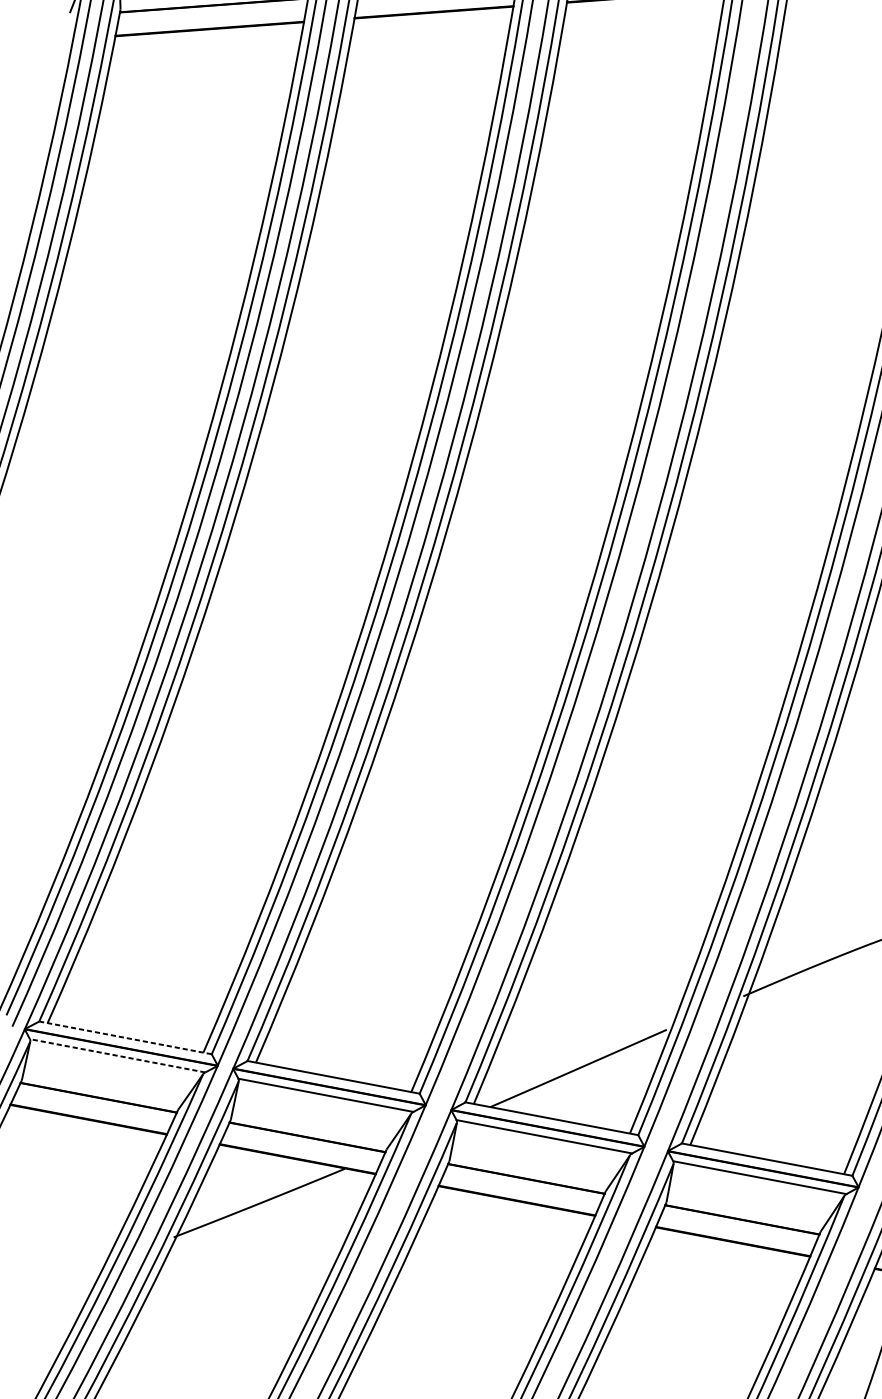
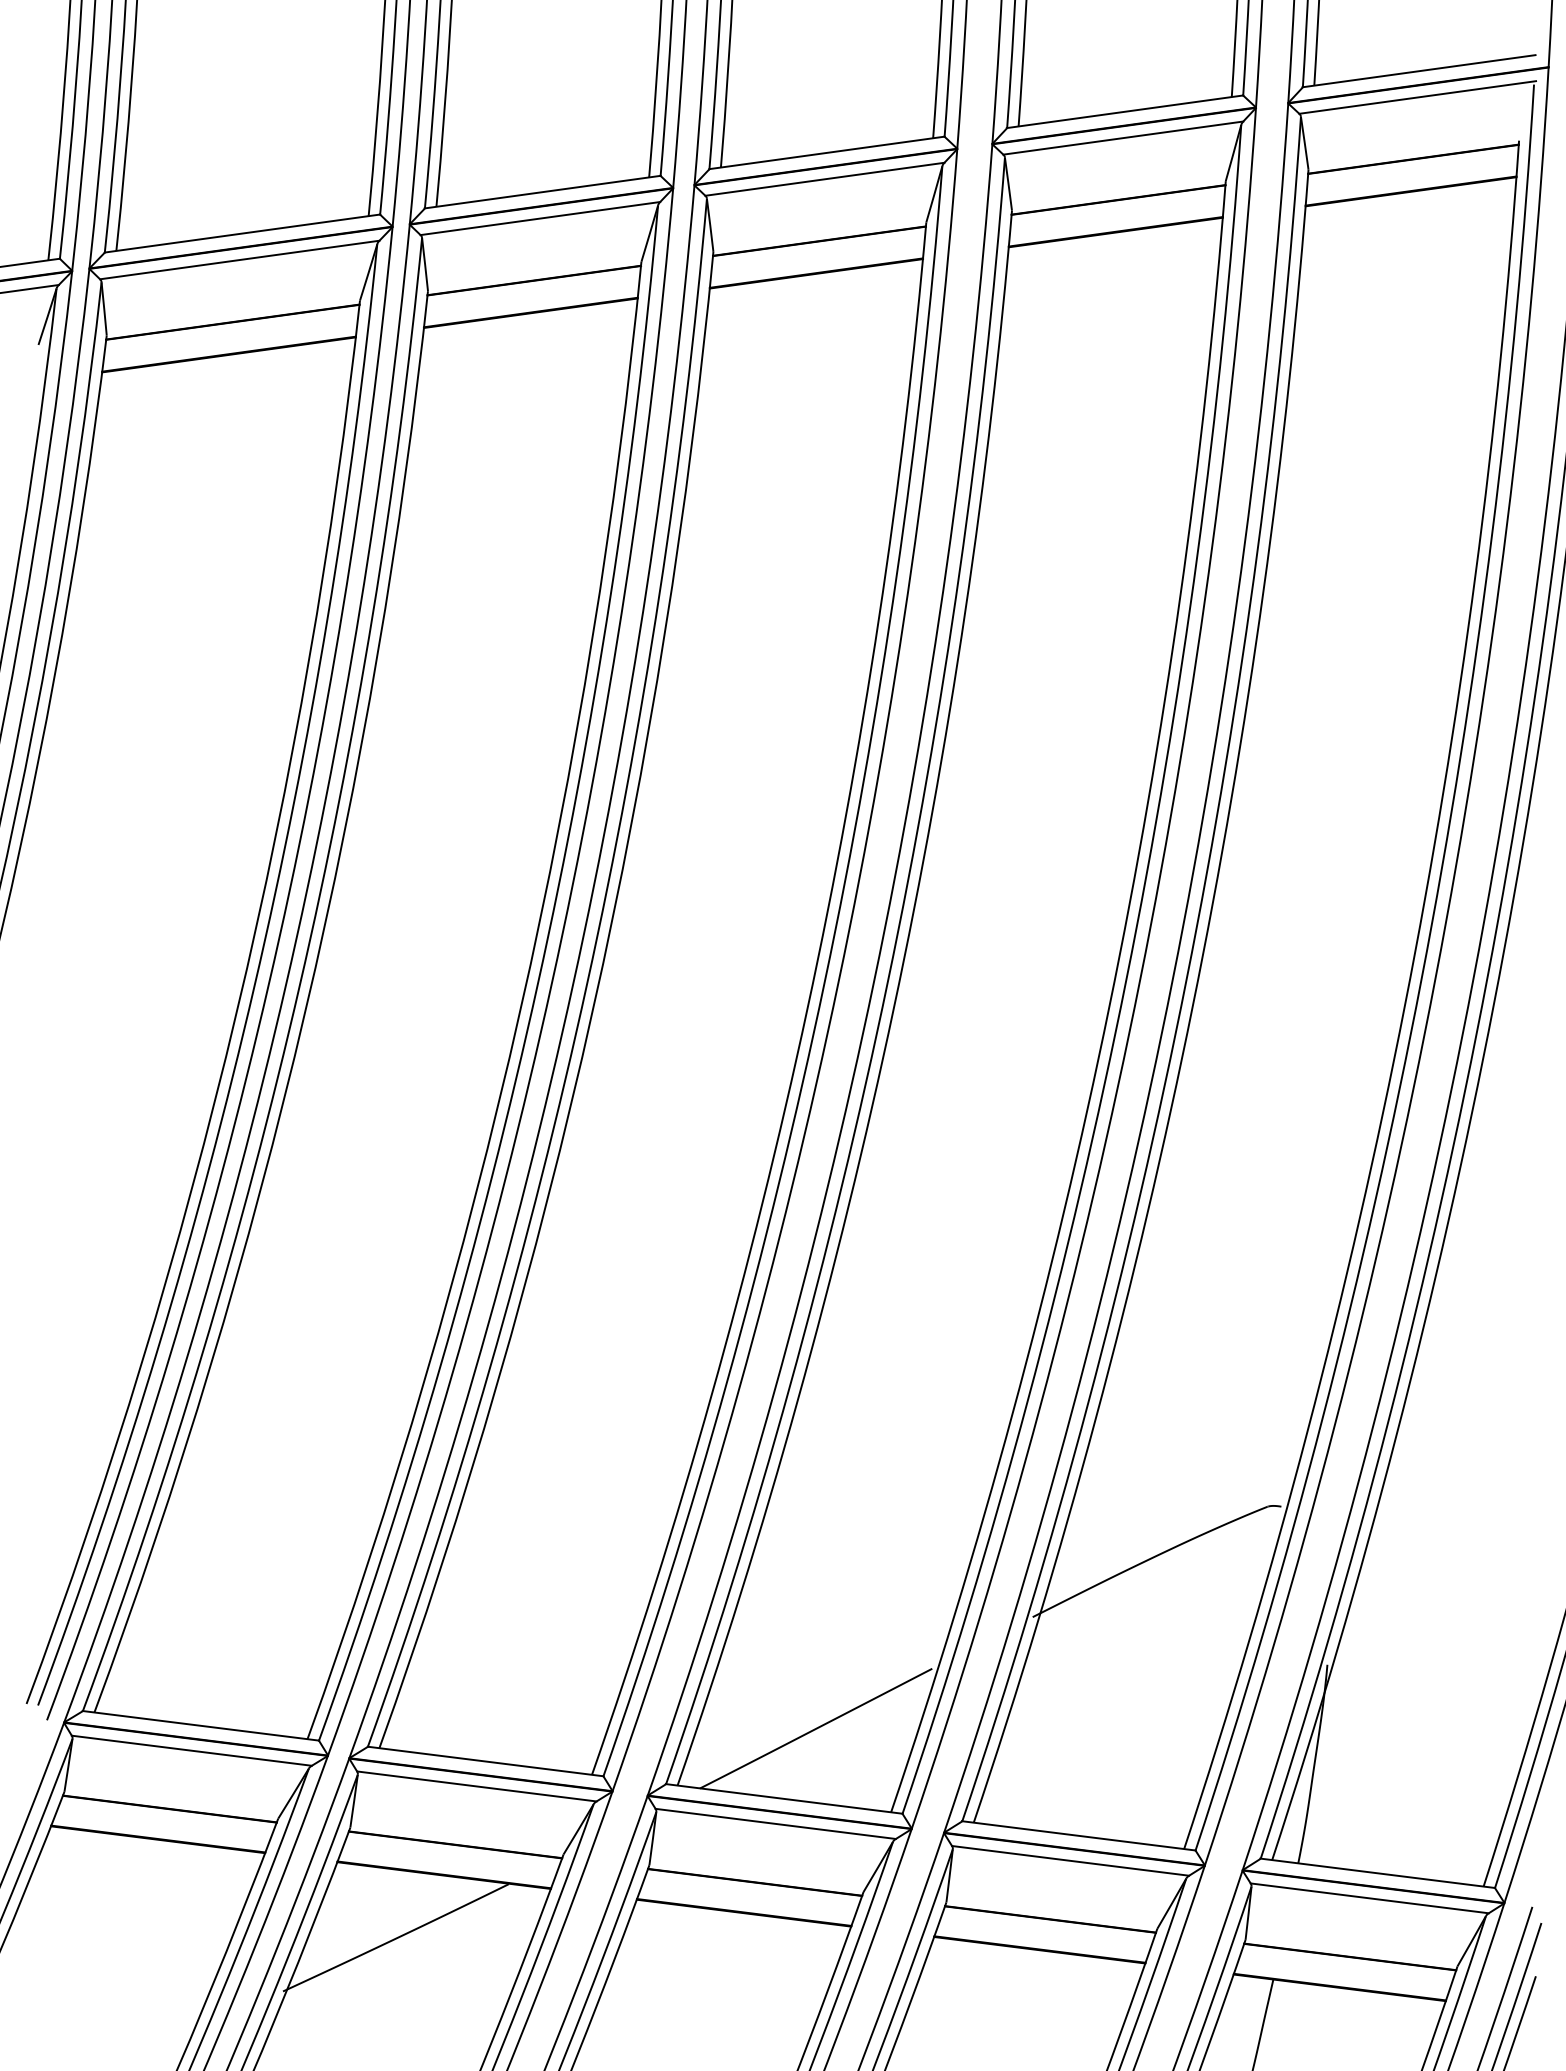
line: (125, 1037) -> (200, 1725), dashed -> solid
line: (117, 1055) -> (191, 1750), dashed -> solid

